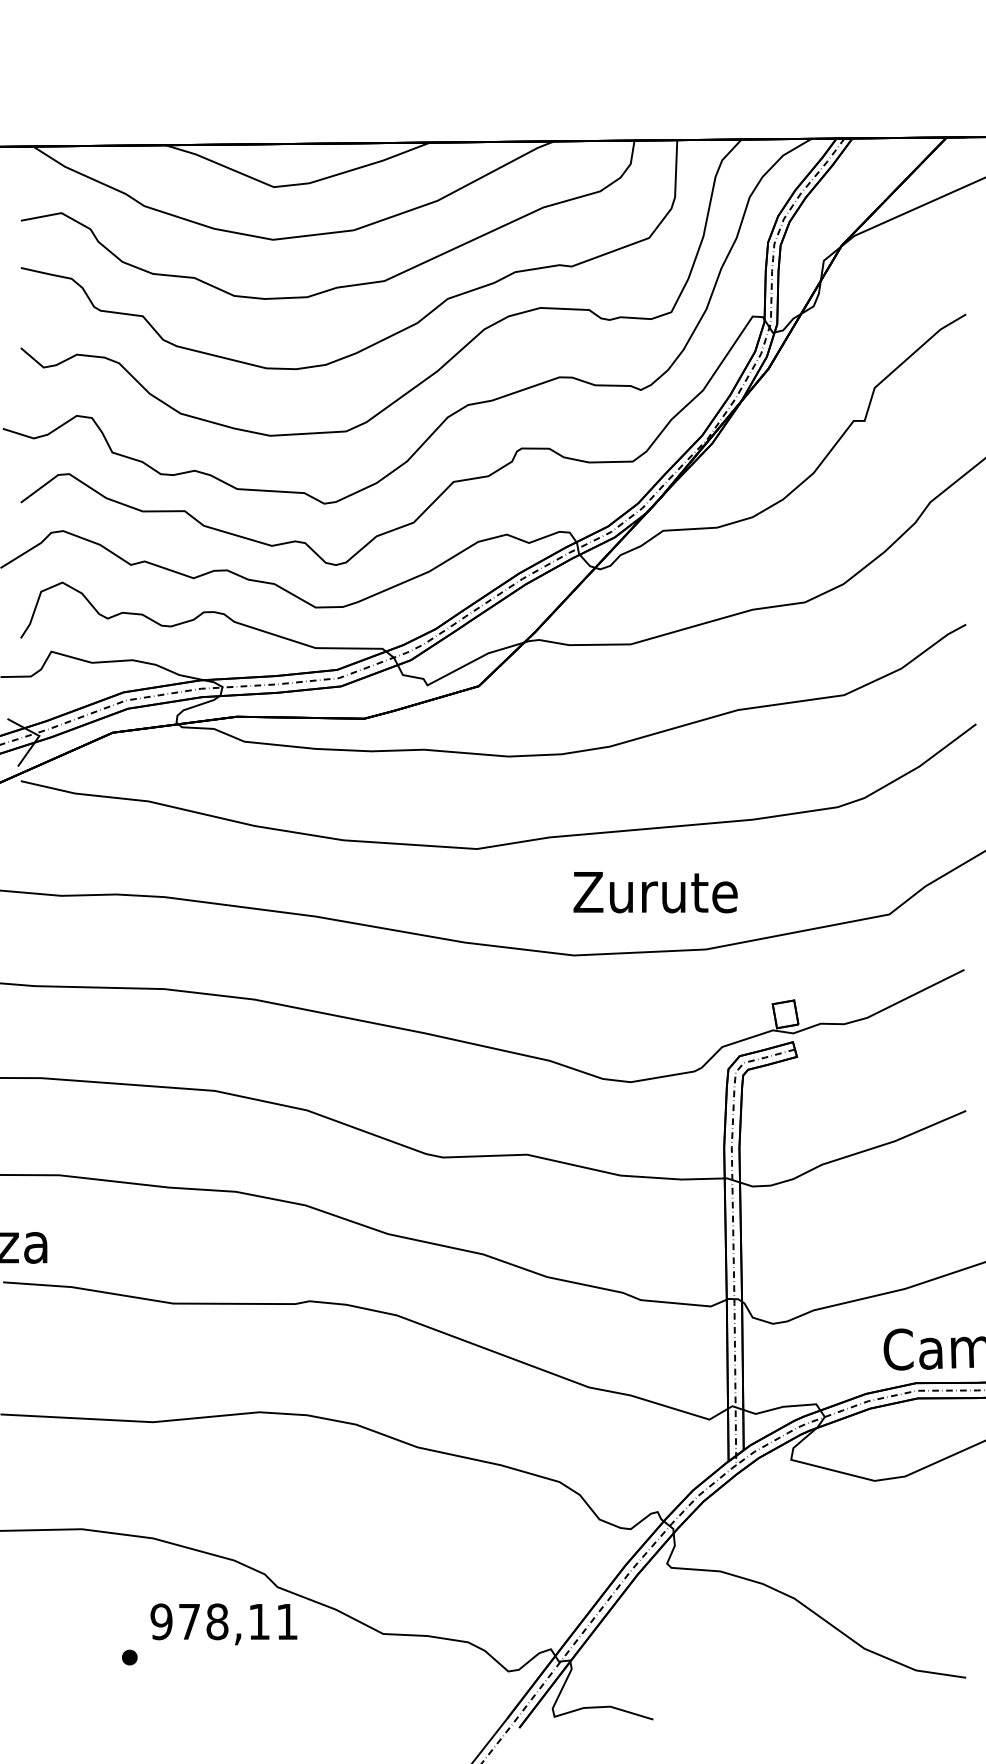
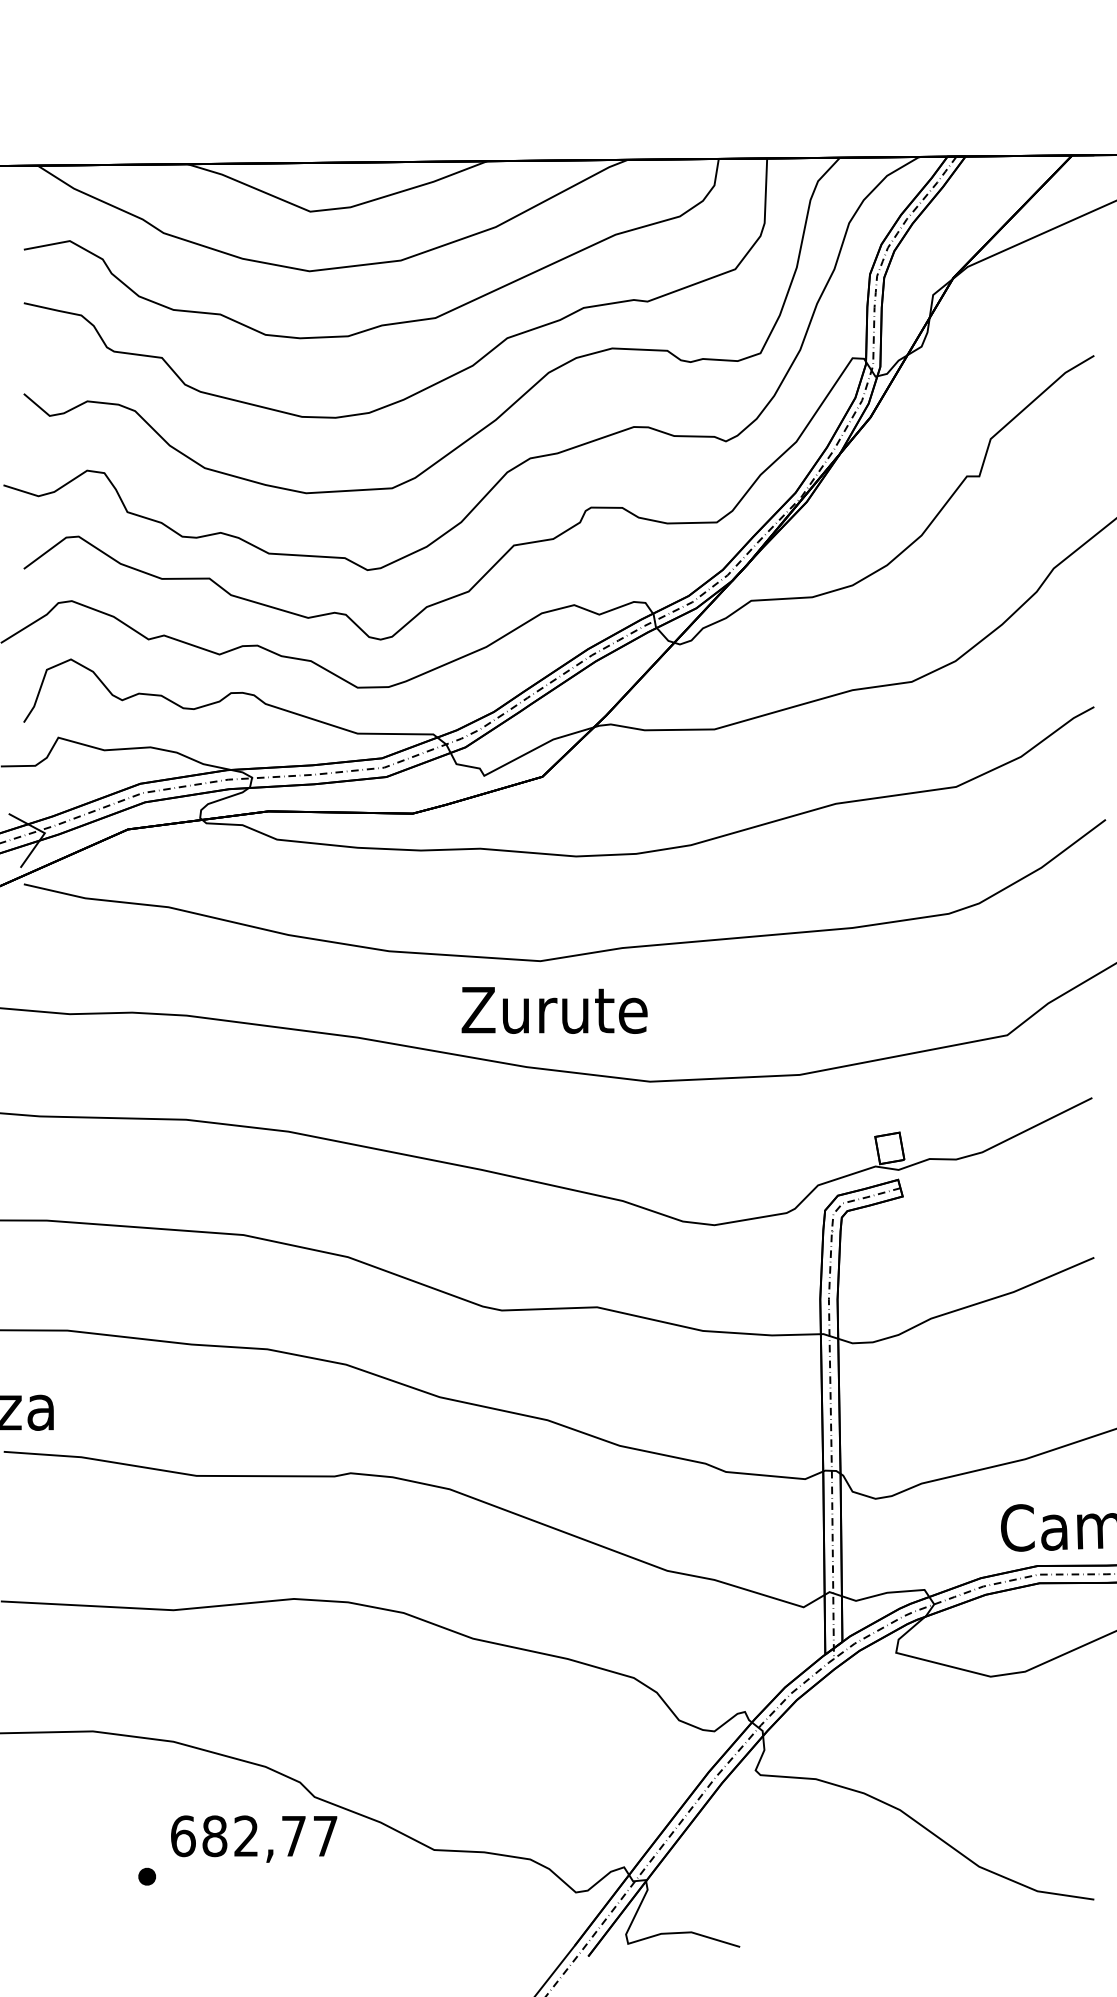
text: (655, 892) -> (554, 1010), moved
text: (223, 1622) -> (253, 1836), 978,11 -> 682,77

